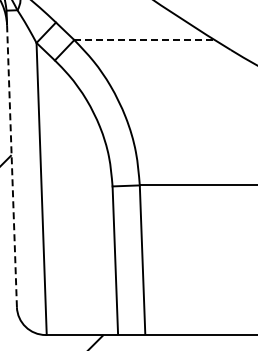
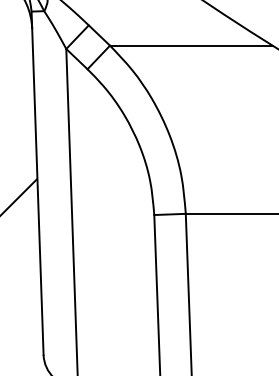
line: (145, 40) -> (192, 46), dashed -> solid
line: (12, 166) -> (38, 191), dashed -> solid

